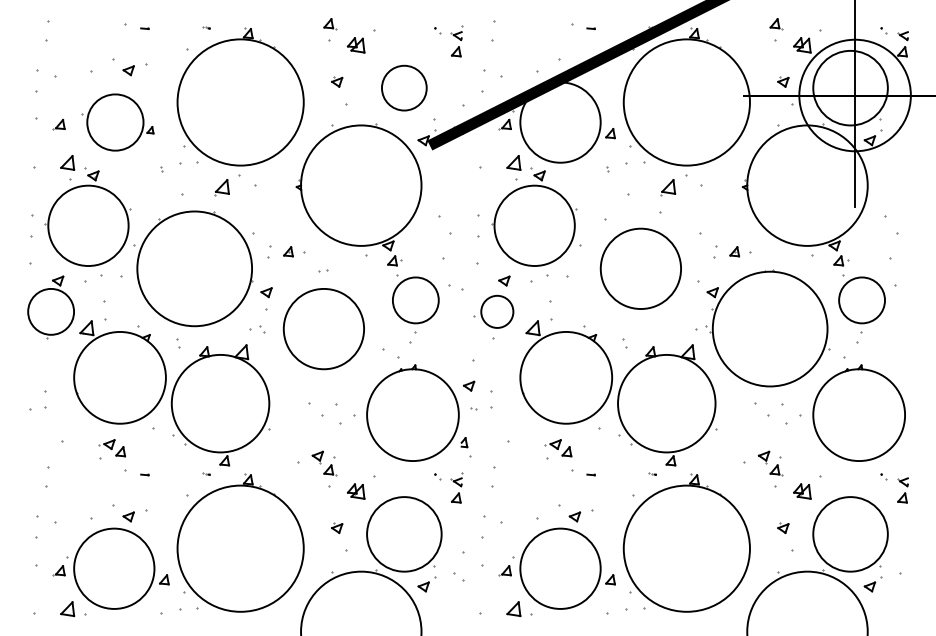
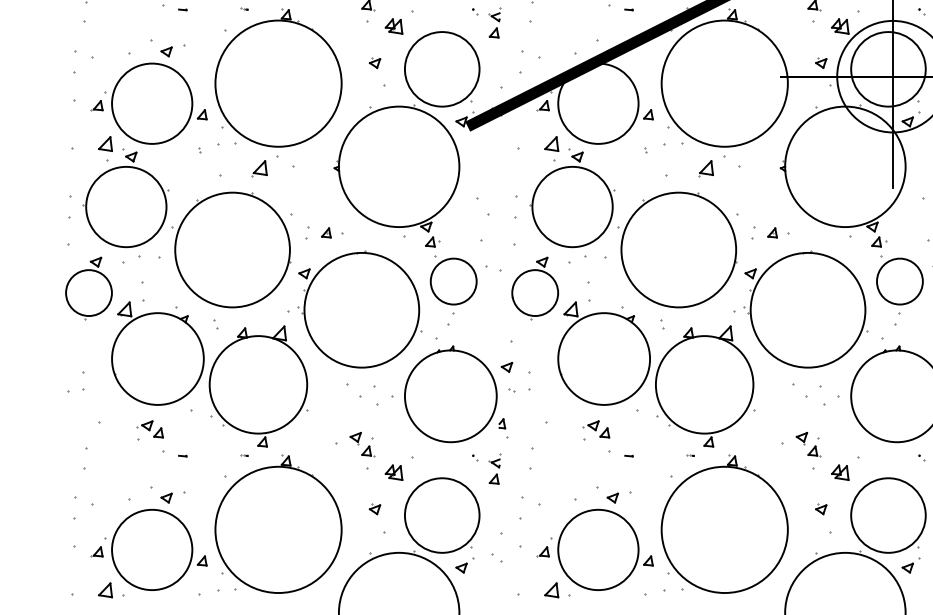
circle: (404, 87) -> (442, 68), size x1.67
part: (117, 122) -> (155, 103), size x1.43
circle: (640, 268) -> (678, 249), size x1.43
circle: (497, 311) -> (535, 292), size x1.43
circle: (323, 328) -> (361, 309), size x1.43

